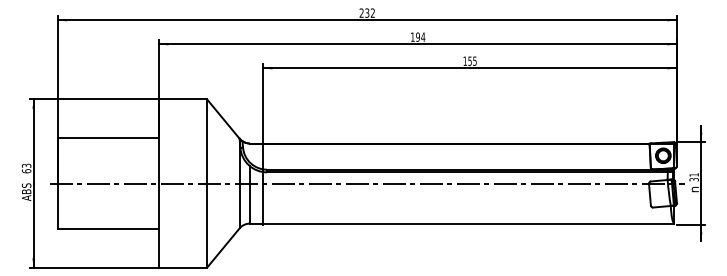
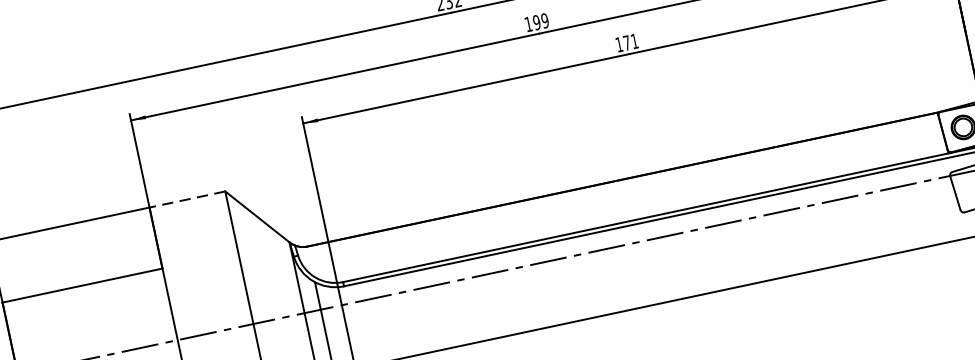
text: (423, 36) -> (545, 19), 194 -> 199
text: (472, 60) -> (630, 41), 155 -> 171
line: (182, 99) -> (186, 199), solid -> dashed

